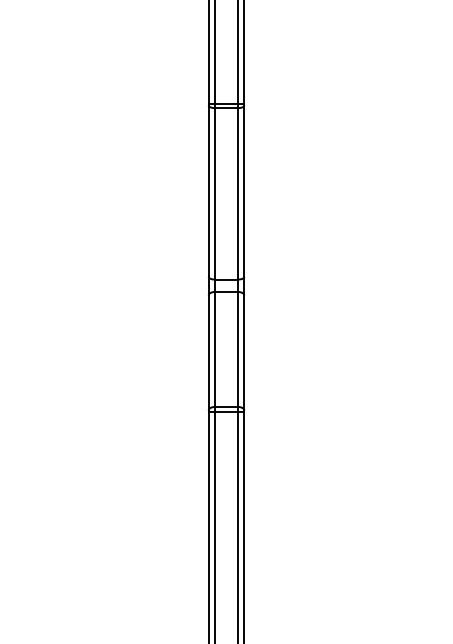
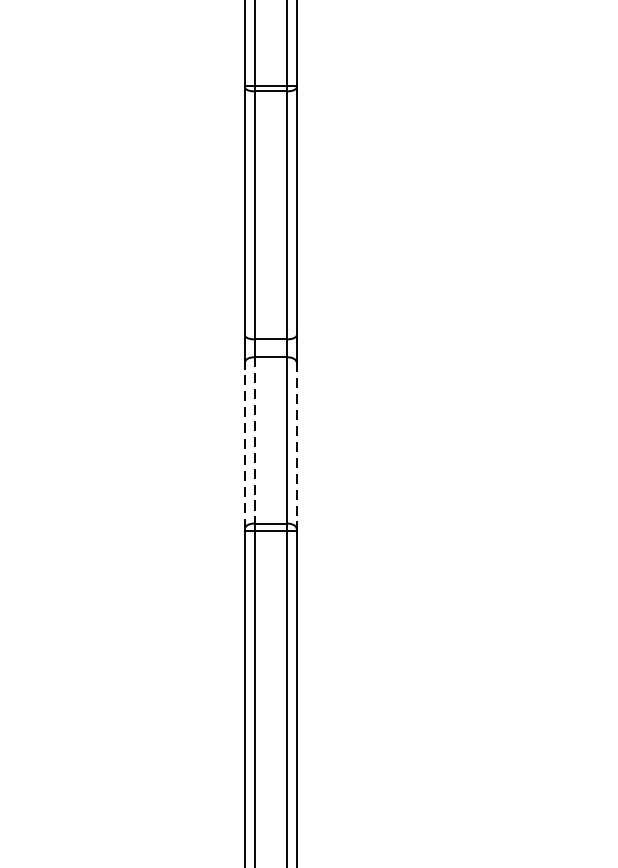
line: (215, 349) -> (254, 440), solid -> dashed
line: (208, 352) -> (244, 444), solid -> dashed
line: (244, 353) -> (296, 446), solid -> dashed

